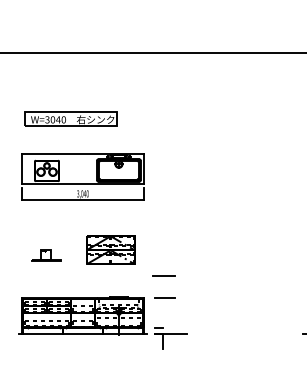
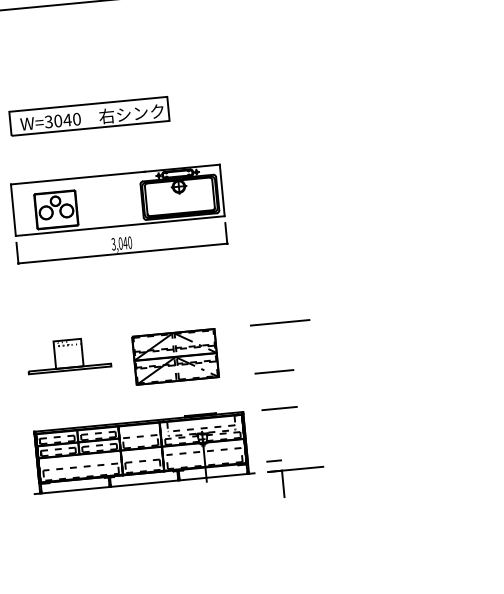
line: (169, 248) -> (279, 323), added
part: (110, 249) -> (175, 355), moved
part: (45, 255) -> (67, 355), size x1.67

